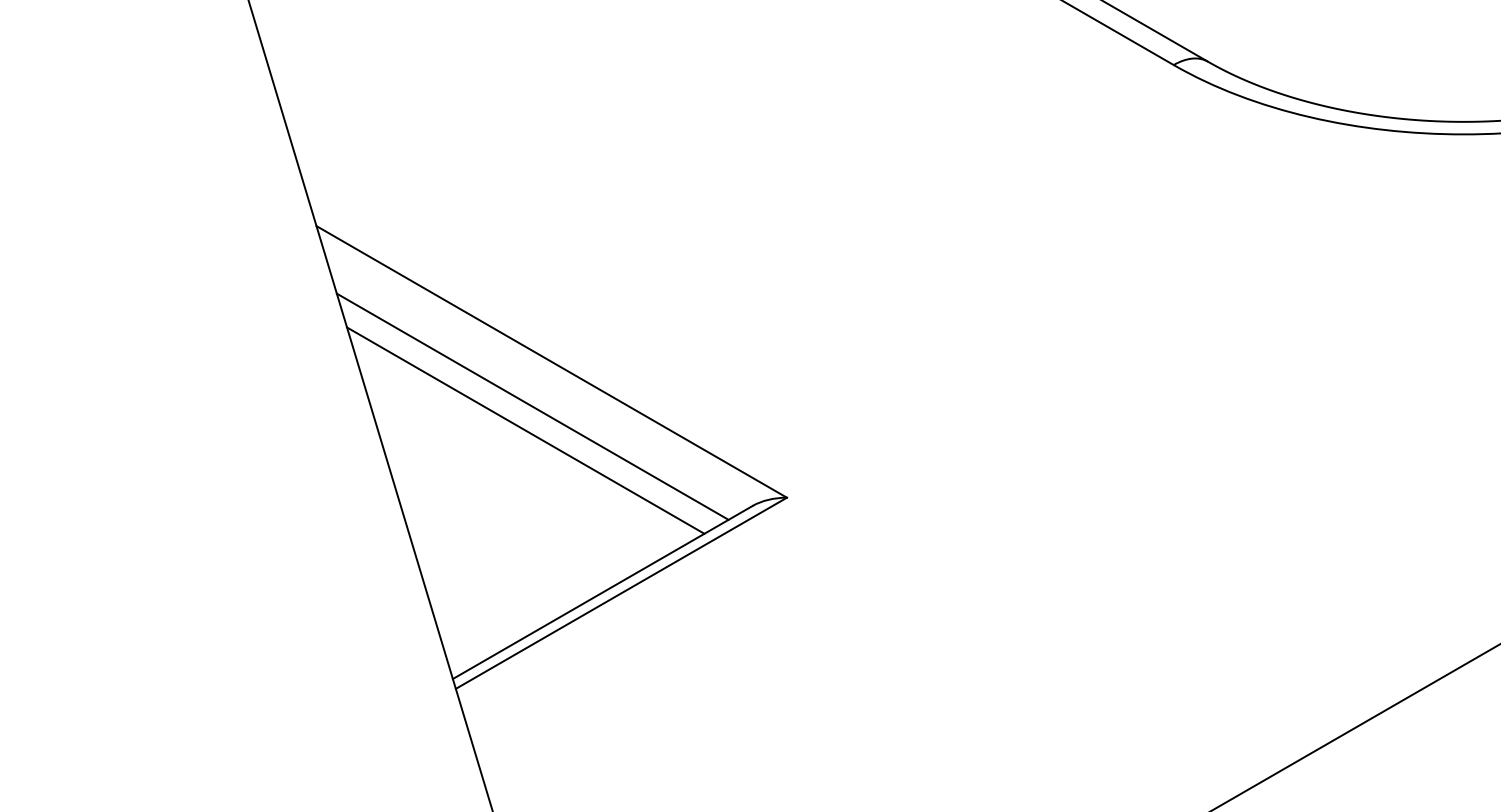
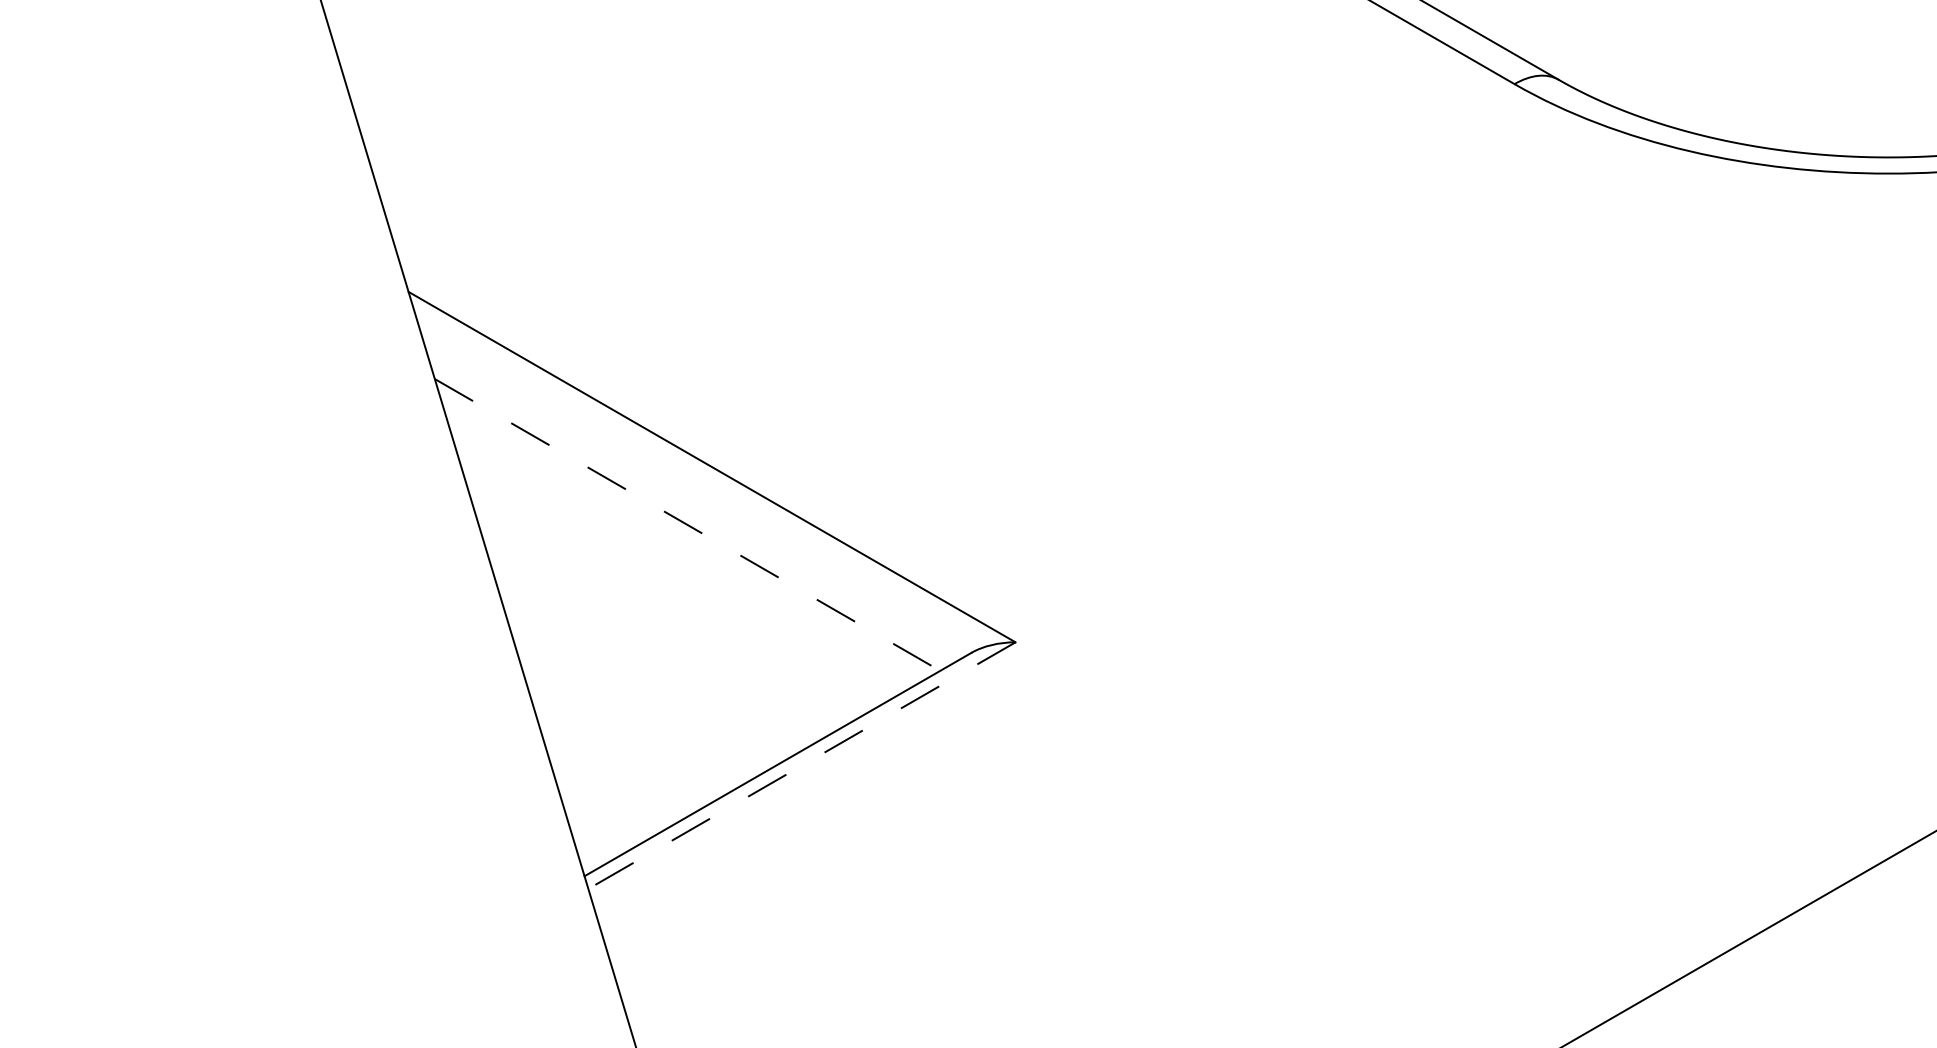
line: (532, 406) -> (687, 524), solid -> dashed
line: (525, 430) -> (678, 555), removed
line: (621, 593) -> (801, 765), solid -> dashed

